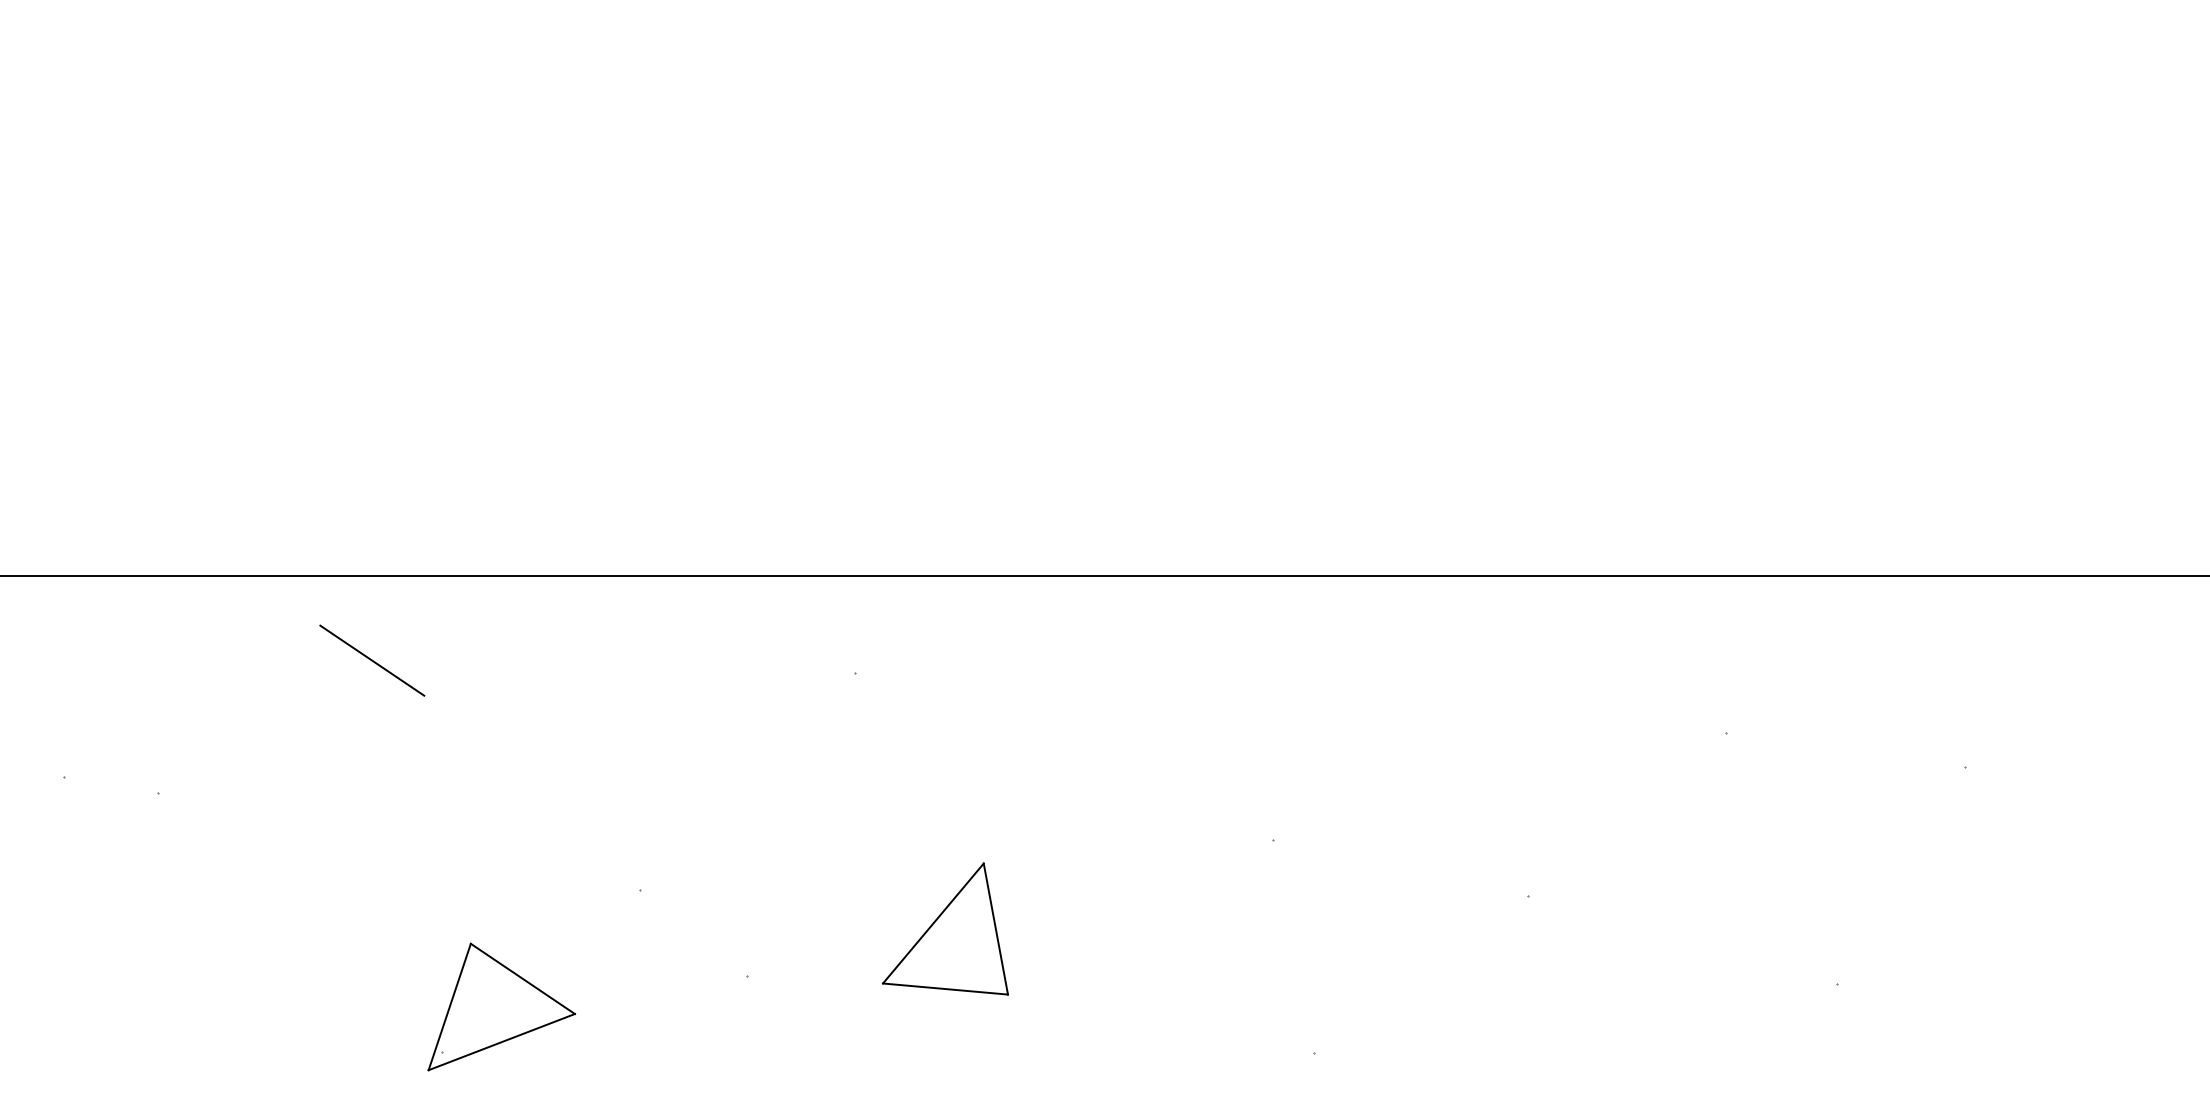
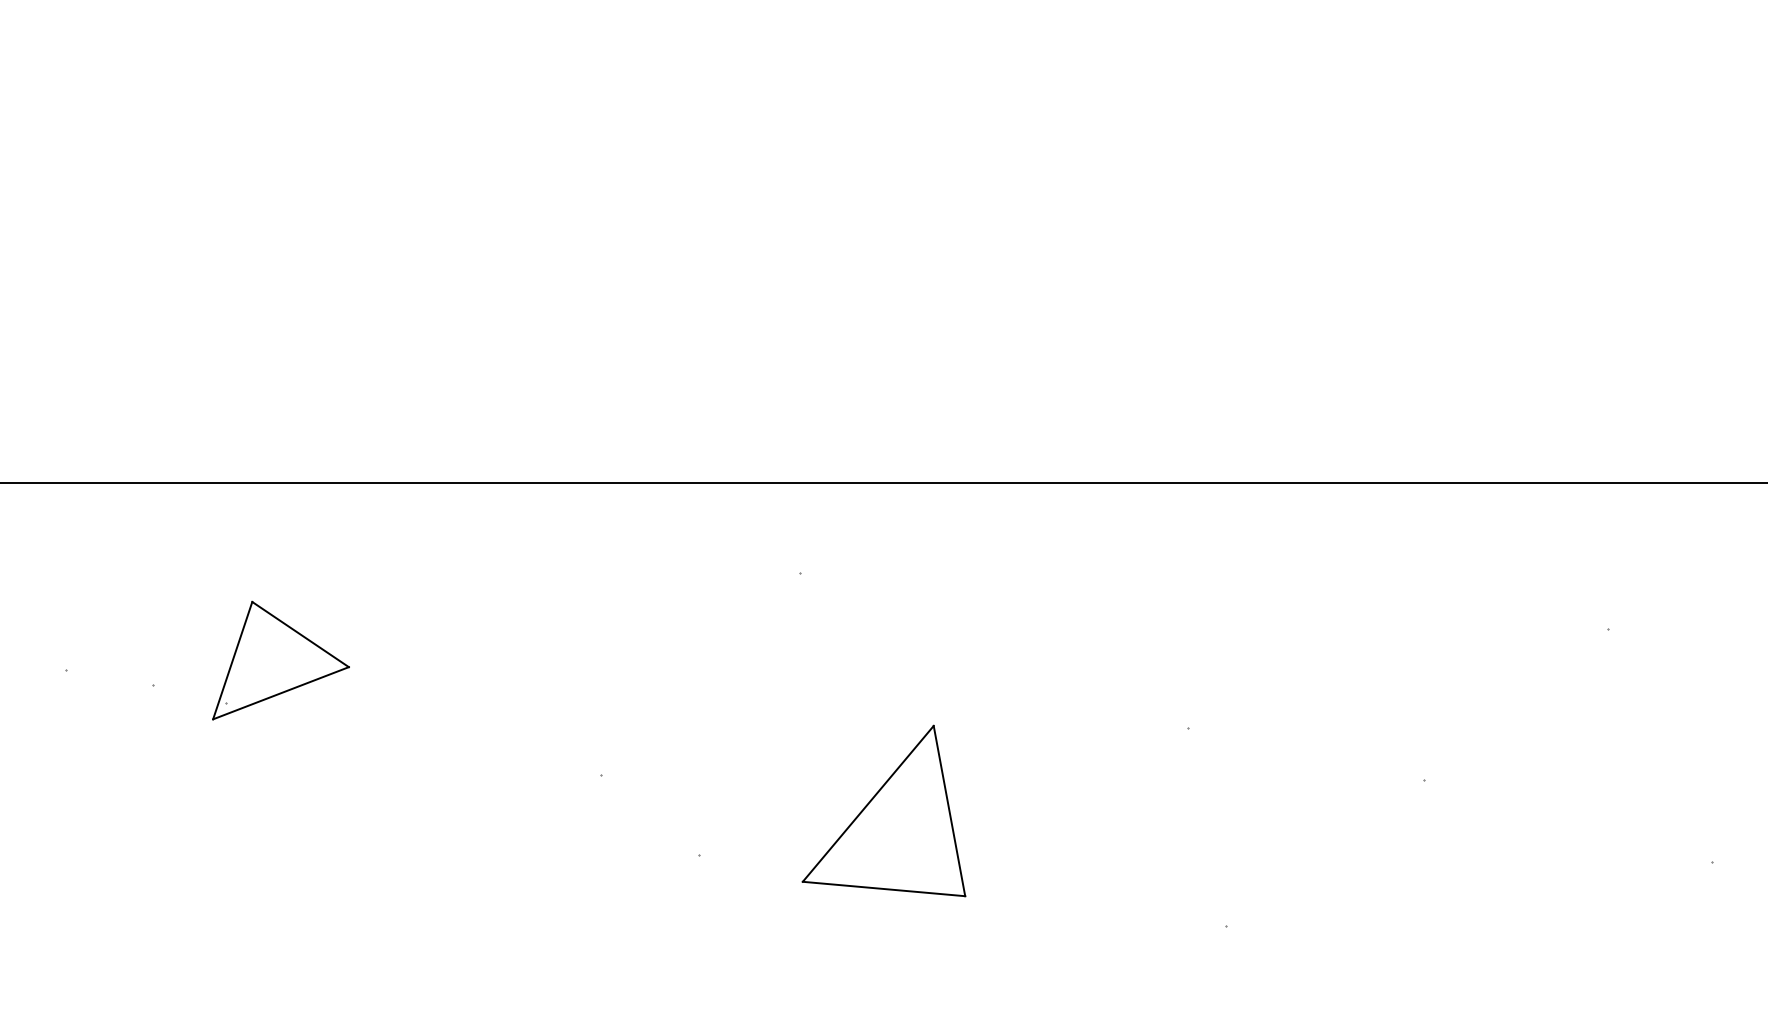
line: (372, 660) -> (352, 561), removed
part: (945, 928) -> (884, 810), size x1.4
part: (501, 1006) -> (280, 660), moved

